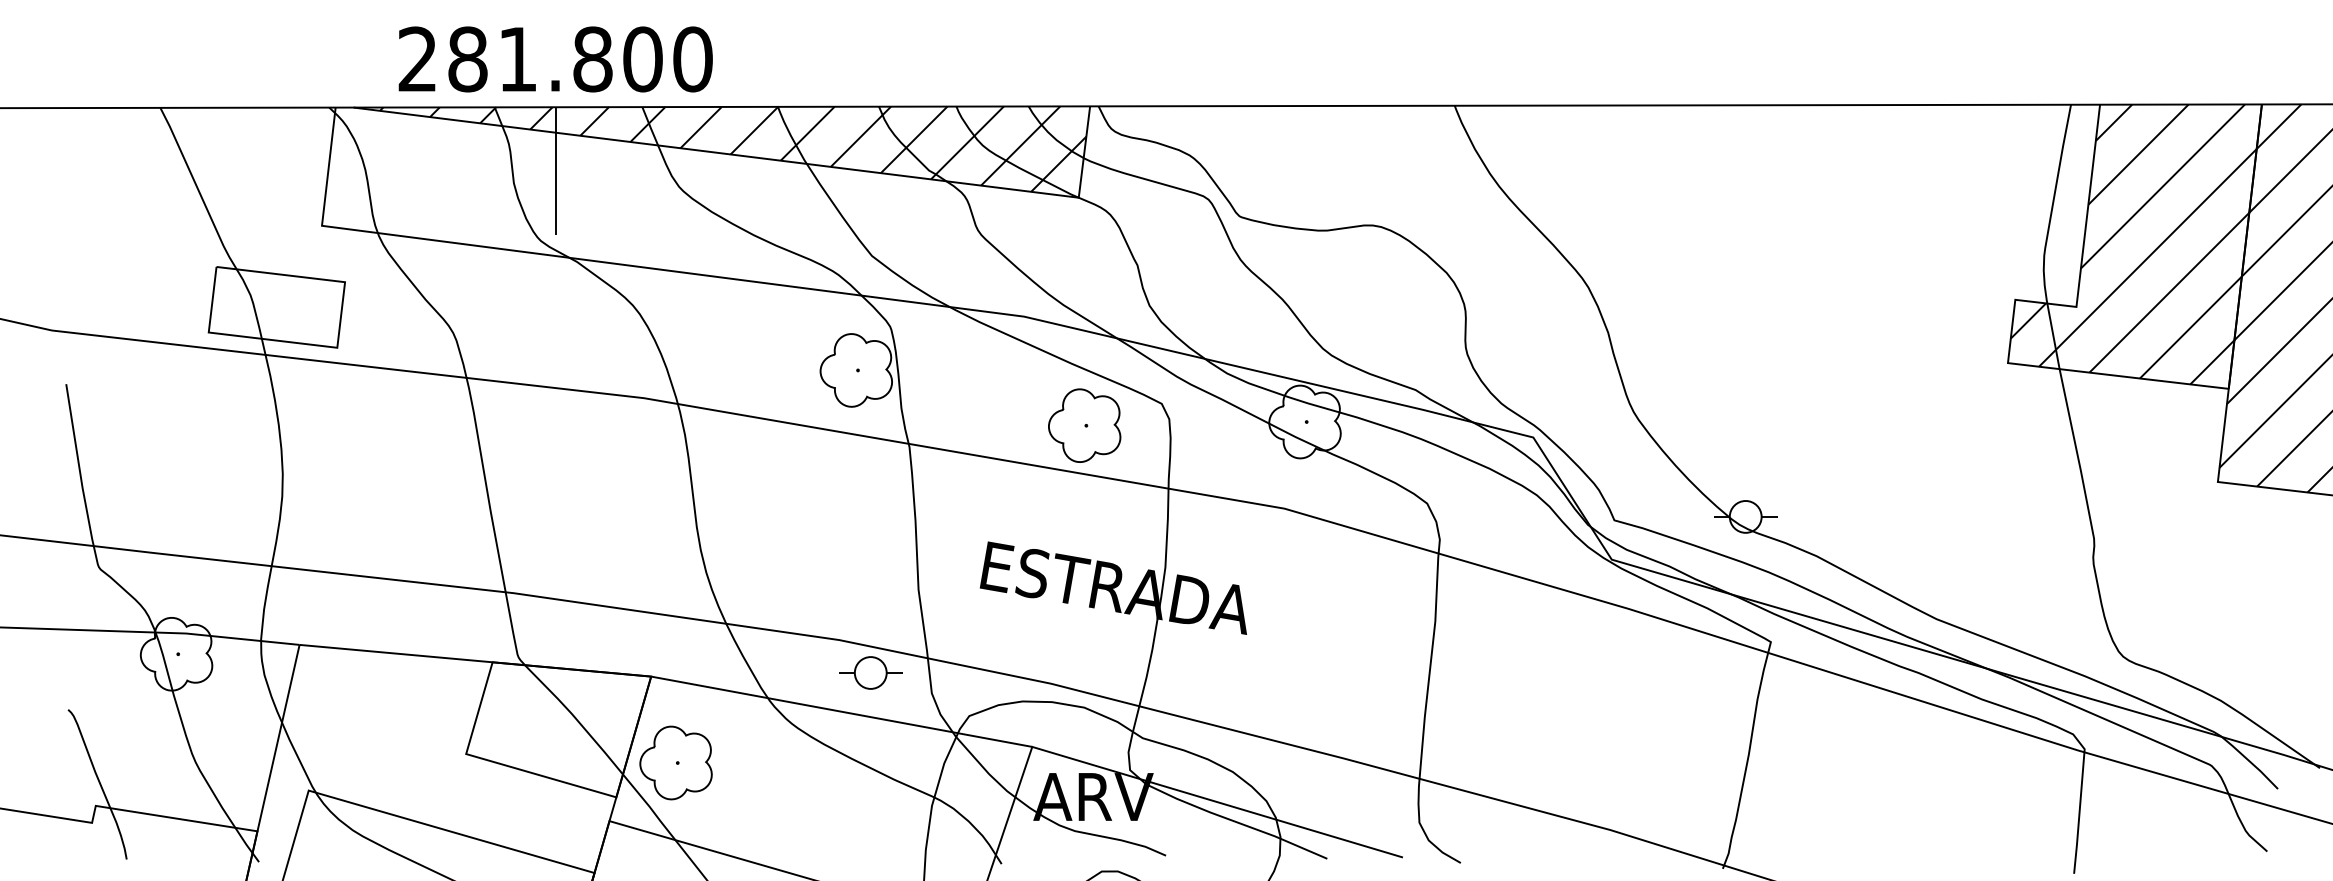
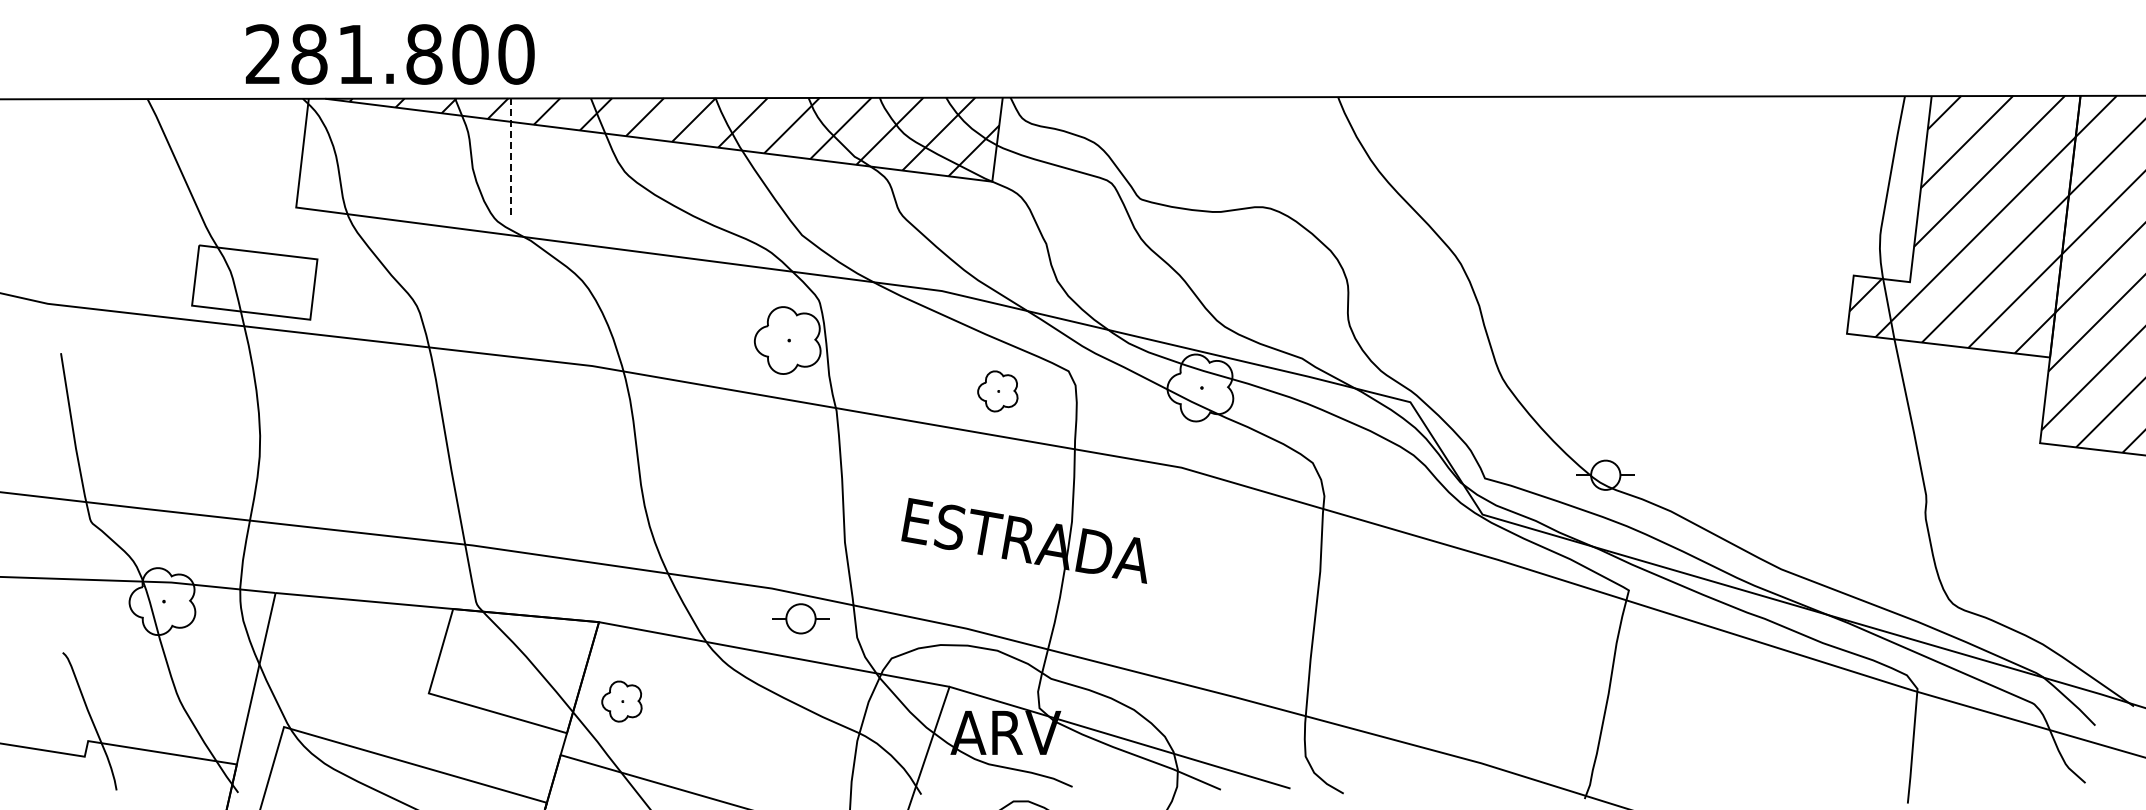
text: (556, 59) -> (390, 54), moved
line: (556, 171) -> (511, 157), solid -> dashed
part: (1084, 425) -> (997, 391), size x0.6
part: (675, 762) -> (621, 701), size x0.6

